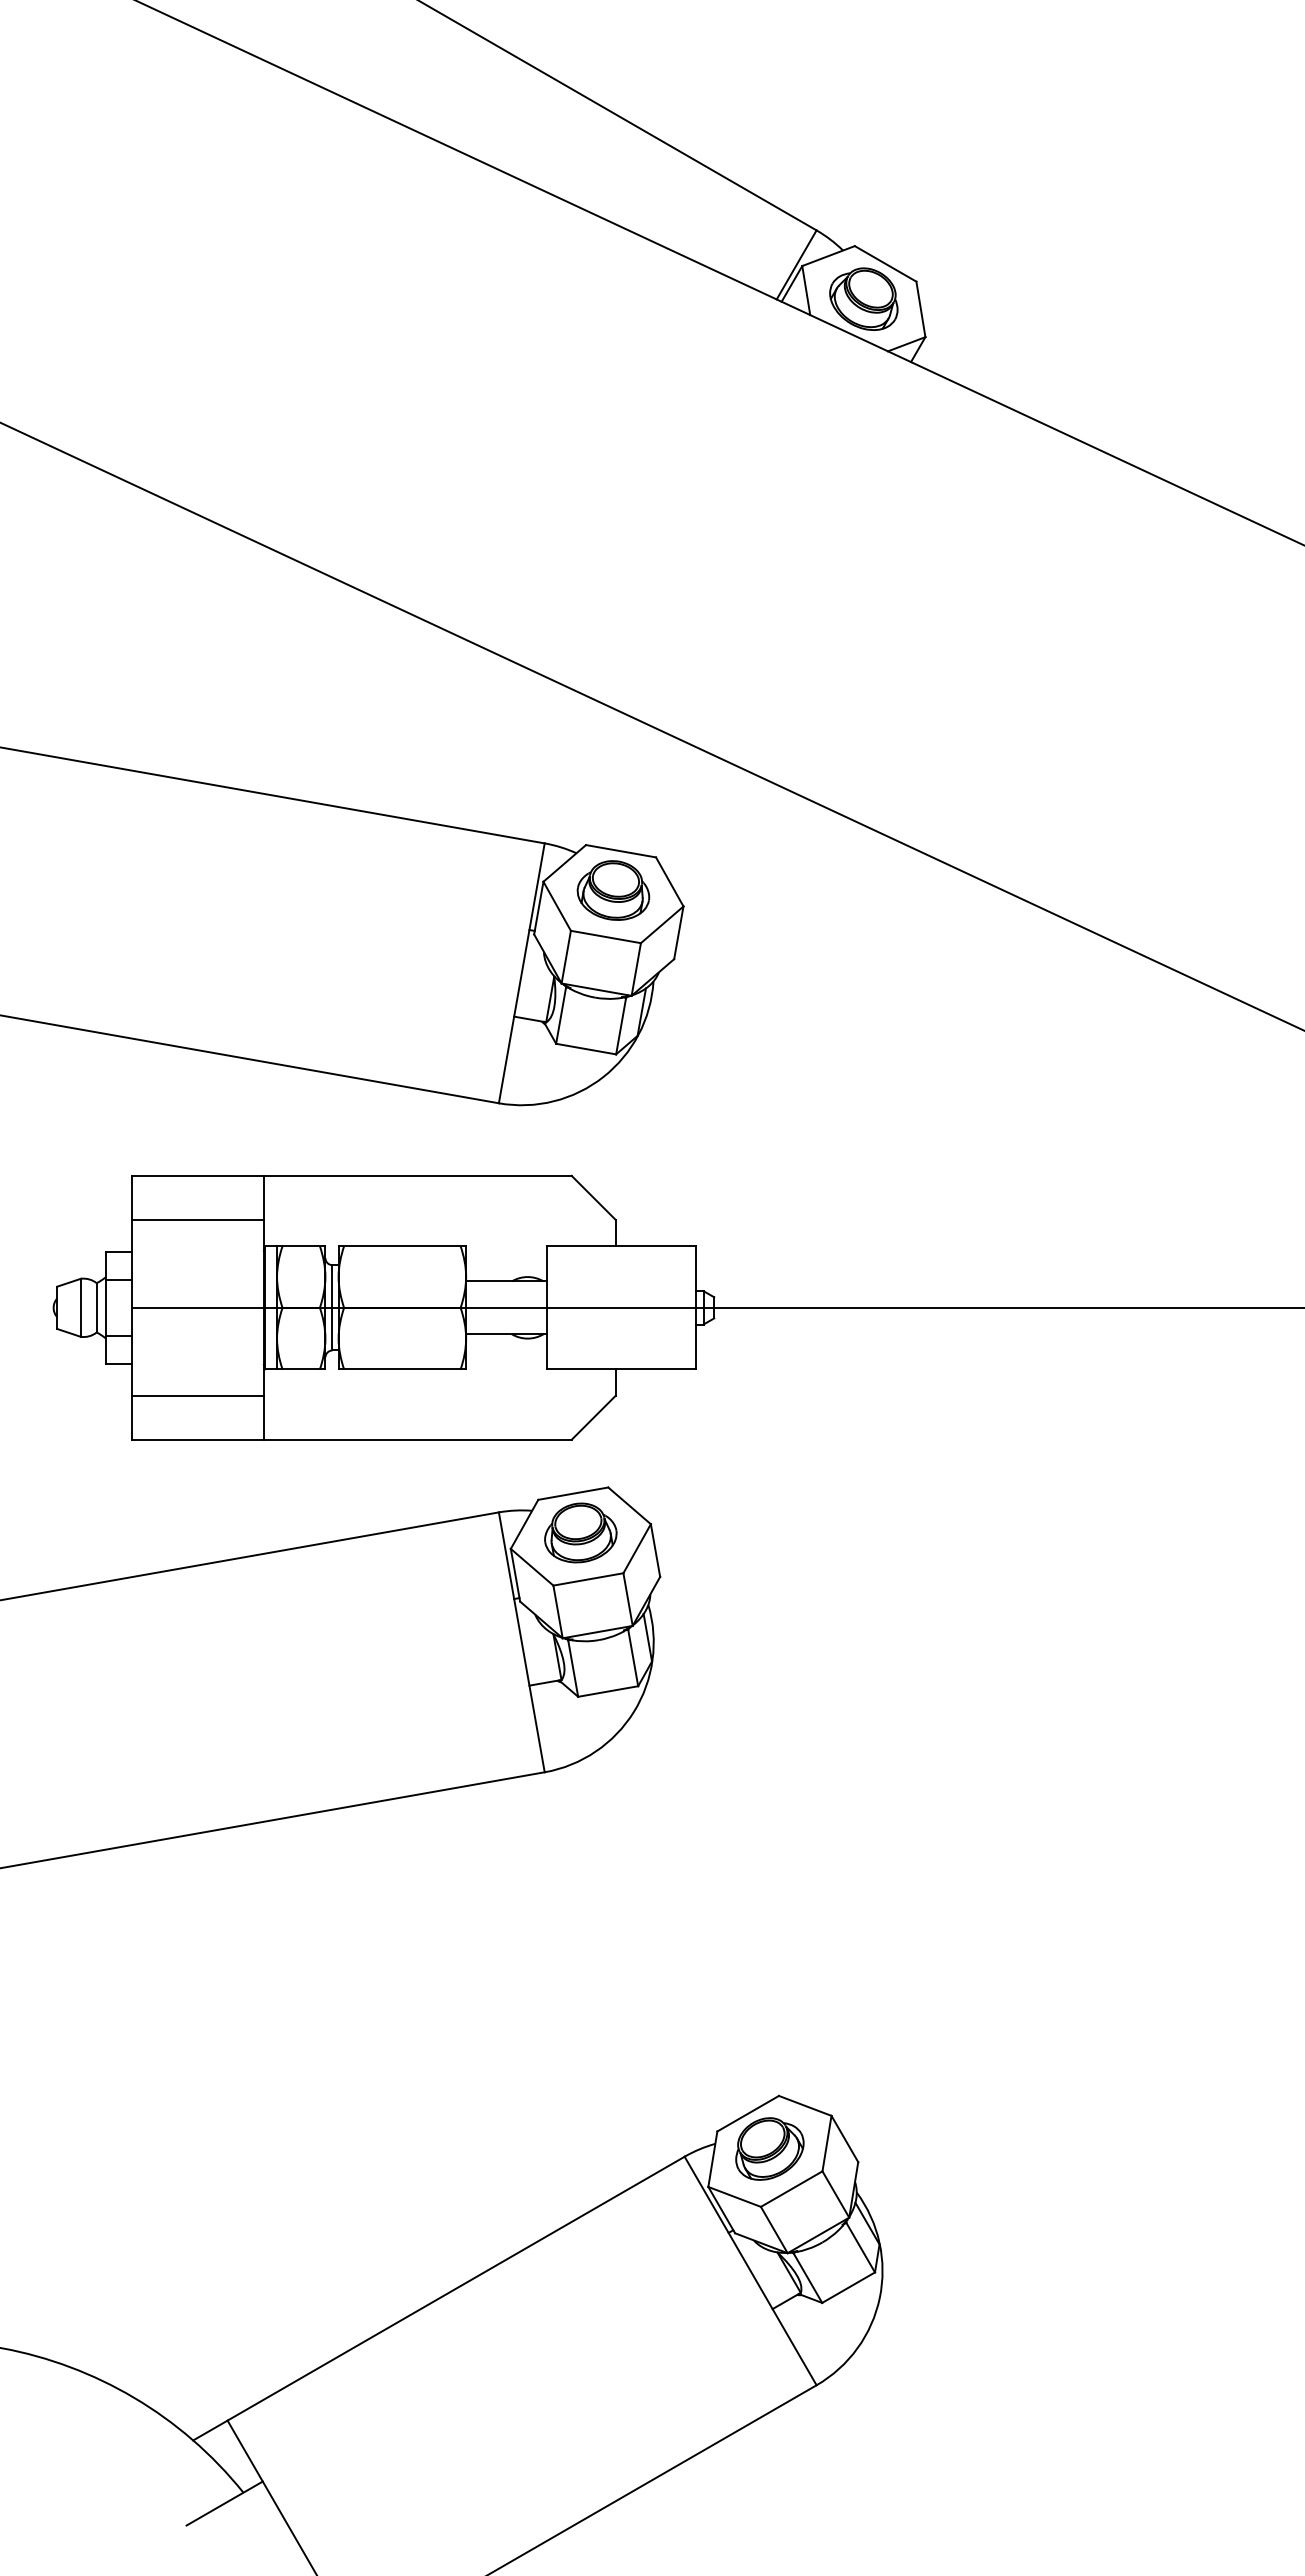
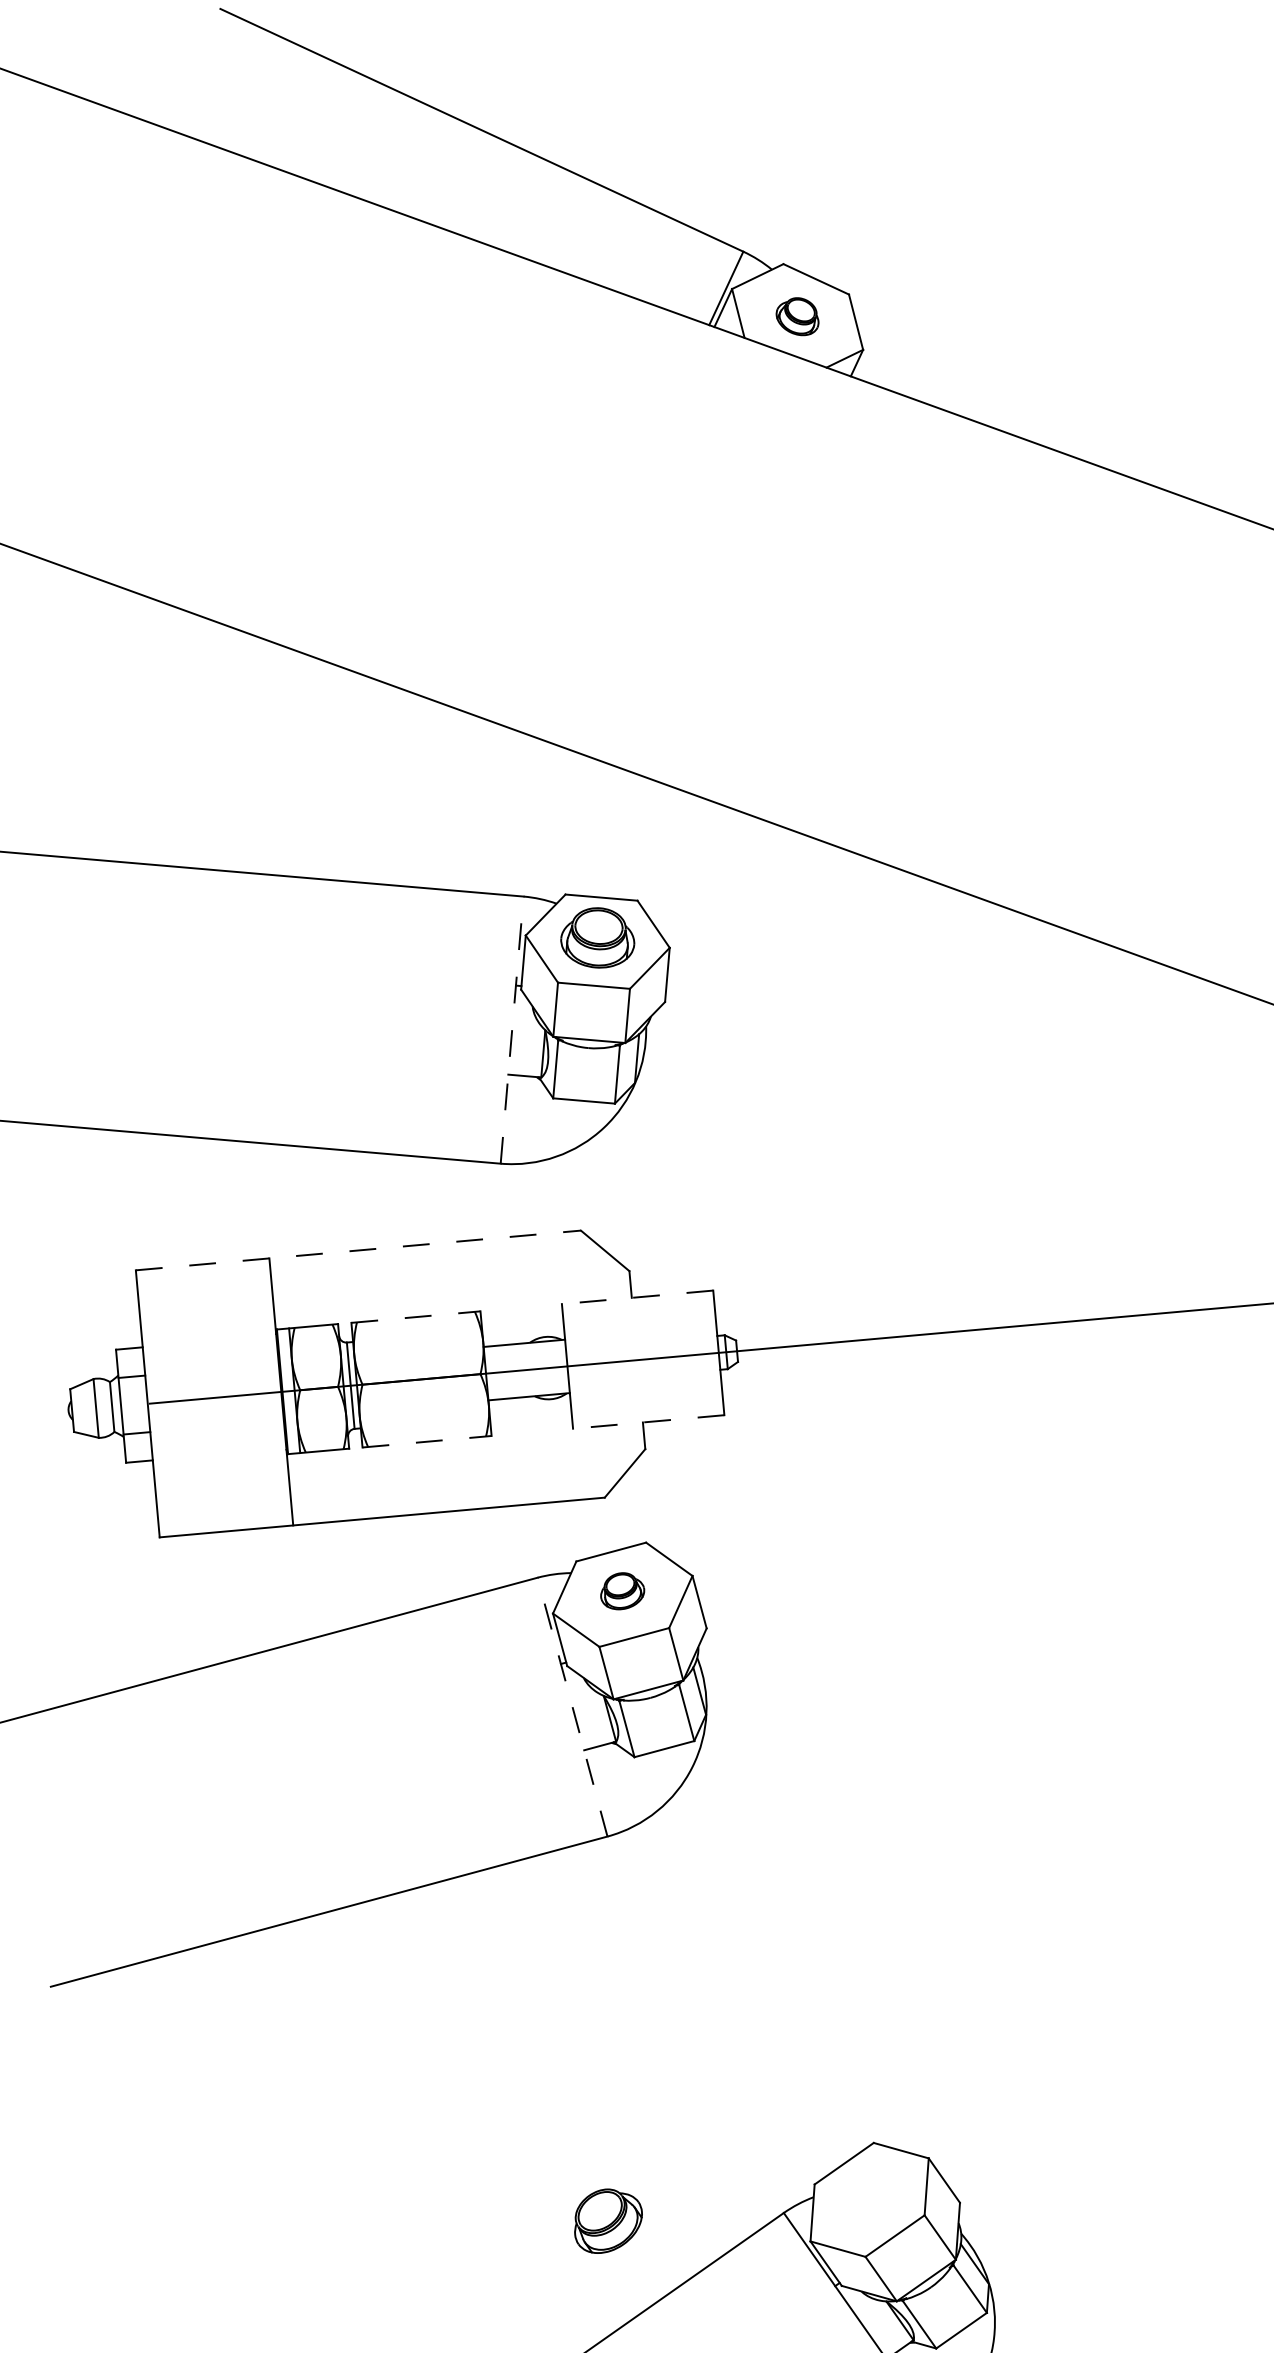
part: (863, 298) -> (796, 316), size x0.6
line: (521, 973) -> (511, 1030), solid -> dashed
line: (351, 1175) -> (358, 1250), solid -> dashed
line: (197, 1219) -> (206, 1308), removed
line: (402, 1246) -> (416, 1317), solid -> dashed
line: (621, 1246) -> (637, 1297), solid -> dashed
line: (402, 1369) -> (427, 1441), solid -> dashed
line: (621, 1369) -> (648, 1422), solid -> dashed
line: (197, 1395) -> (222, 1486), removed
part: (580, 1532) -> (622, 1590), size x0.6
line: (521, 1642) -> (572, 1707), solid -> dashed
part: (769, 2148) -> (607, 2220), moved

